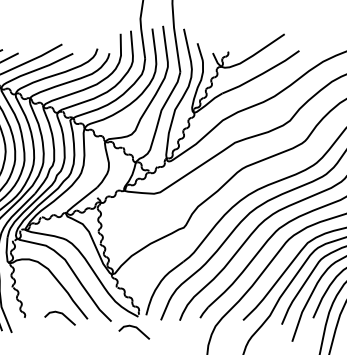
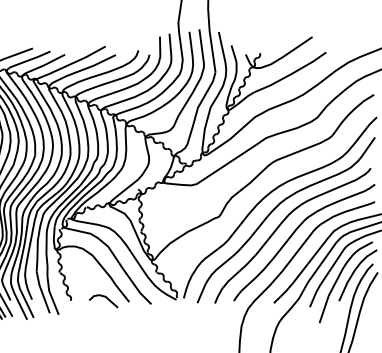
line: (134, 328) -> (172, 310), removed

